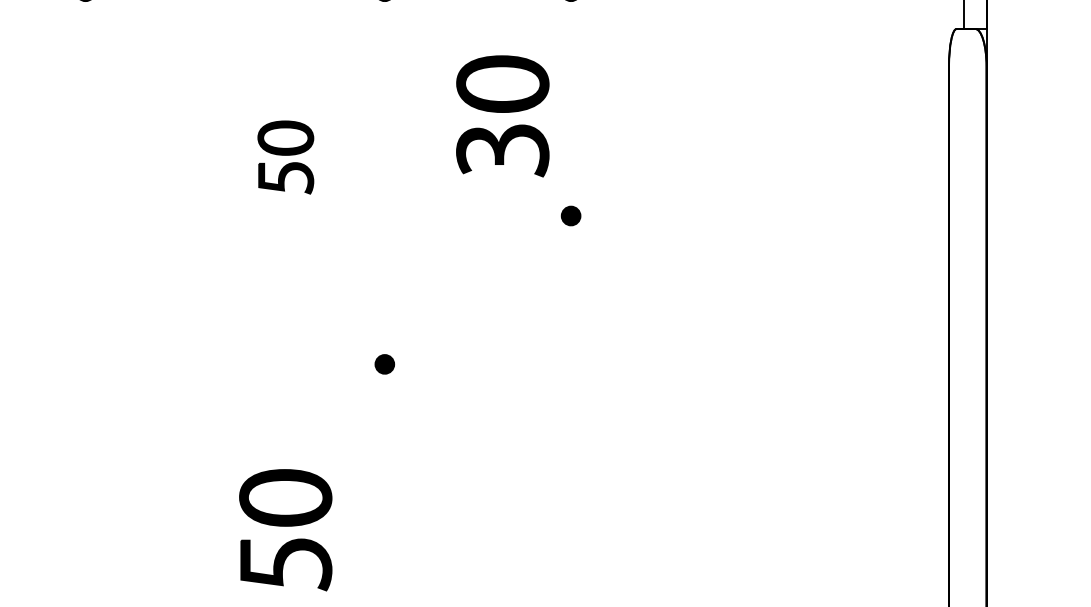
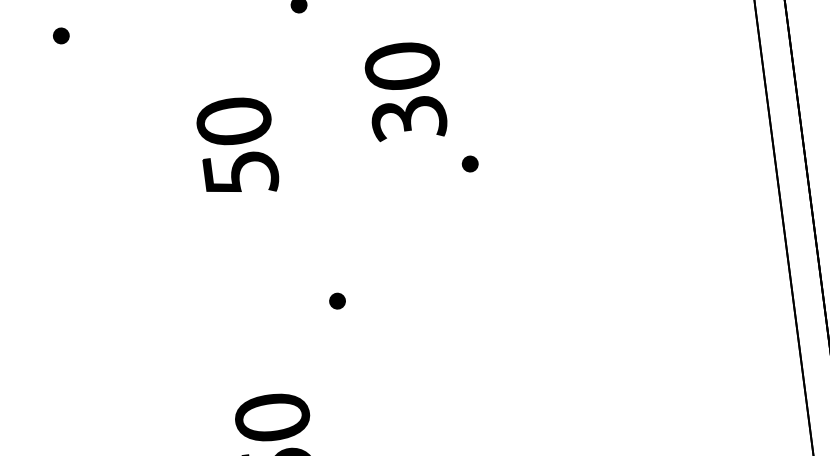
part: (285, 157) -> (237, 147), size x1.67

